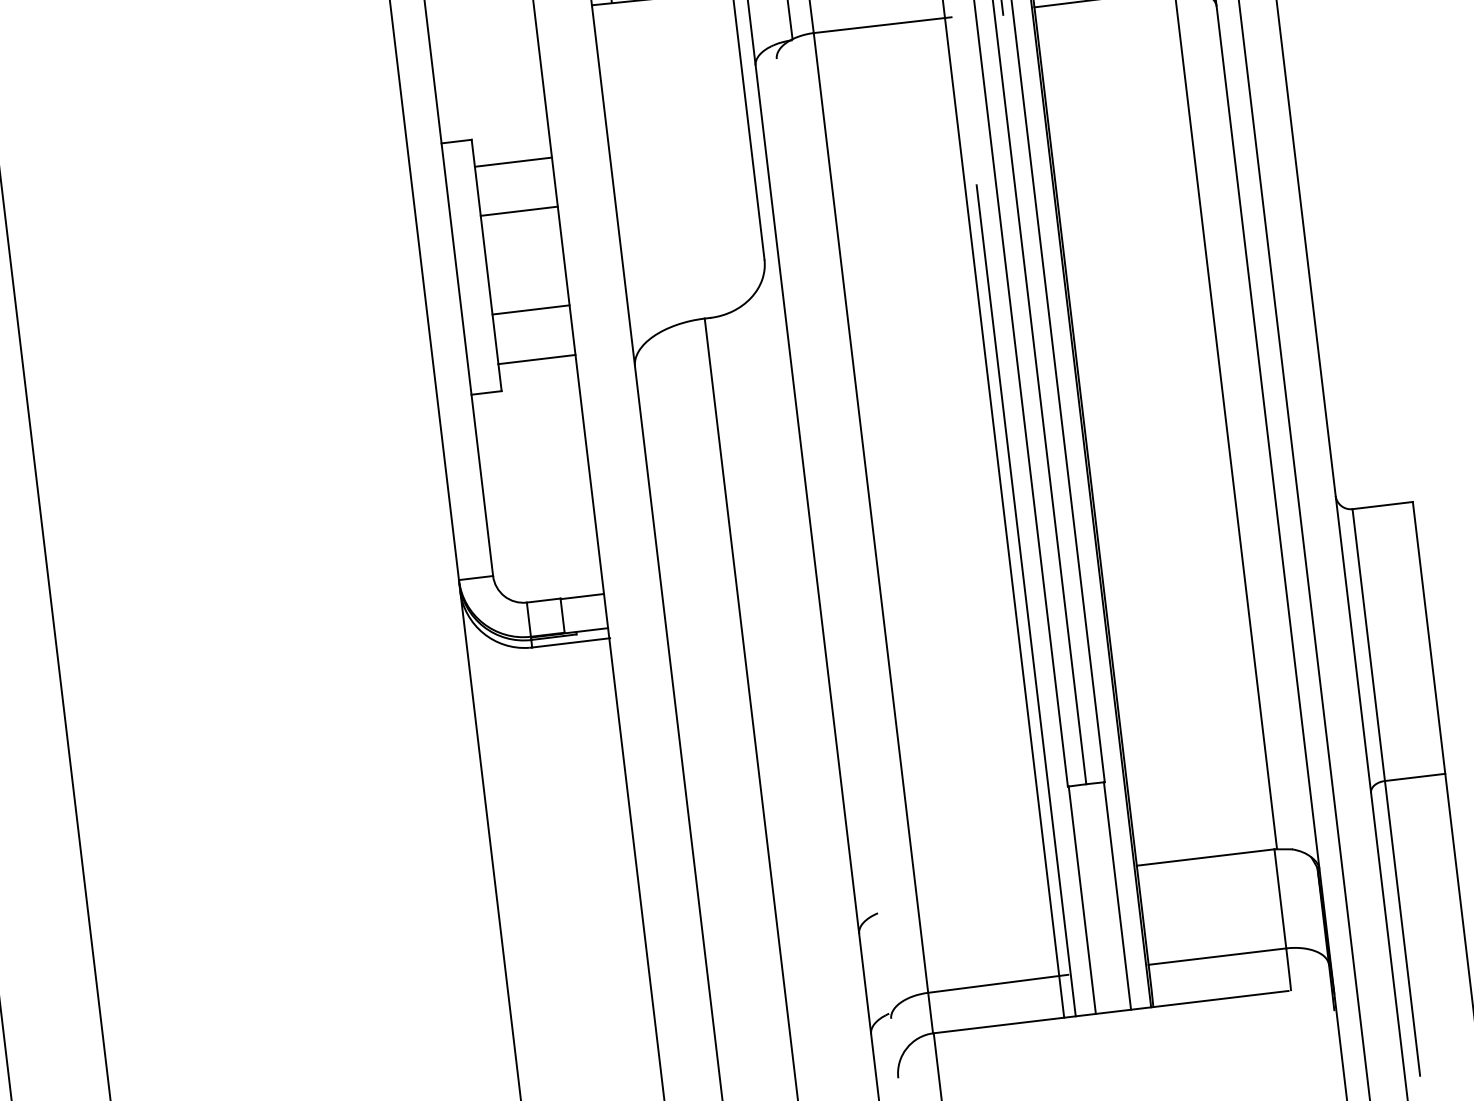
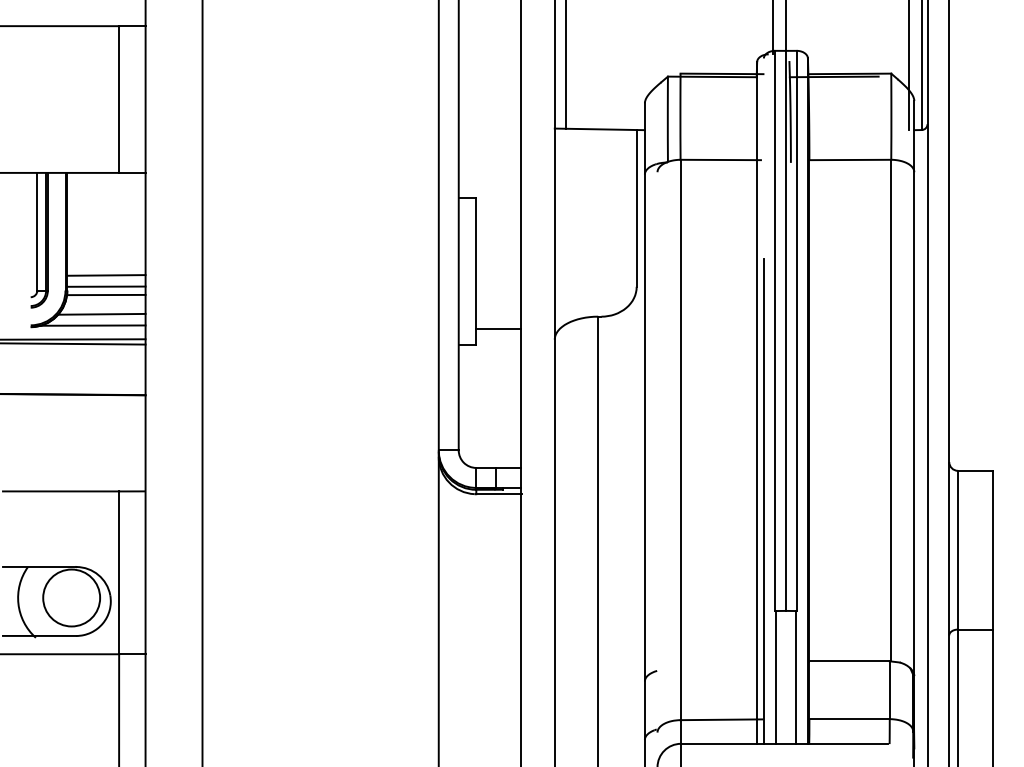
line: (512, 162) -> (498, 213), removed
line: (518, 211) -> (498, 242), removed
line: (530, 309) -> (498, 299), removed

